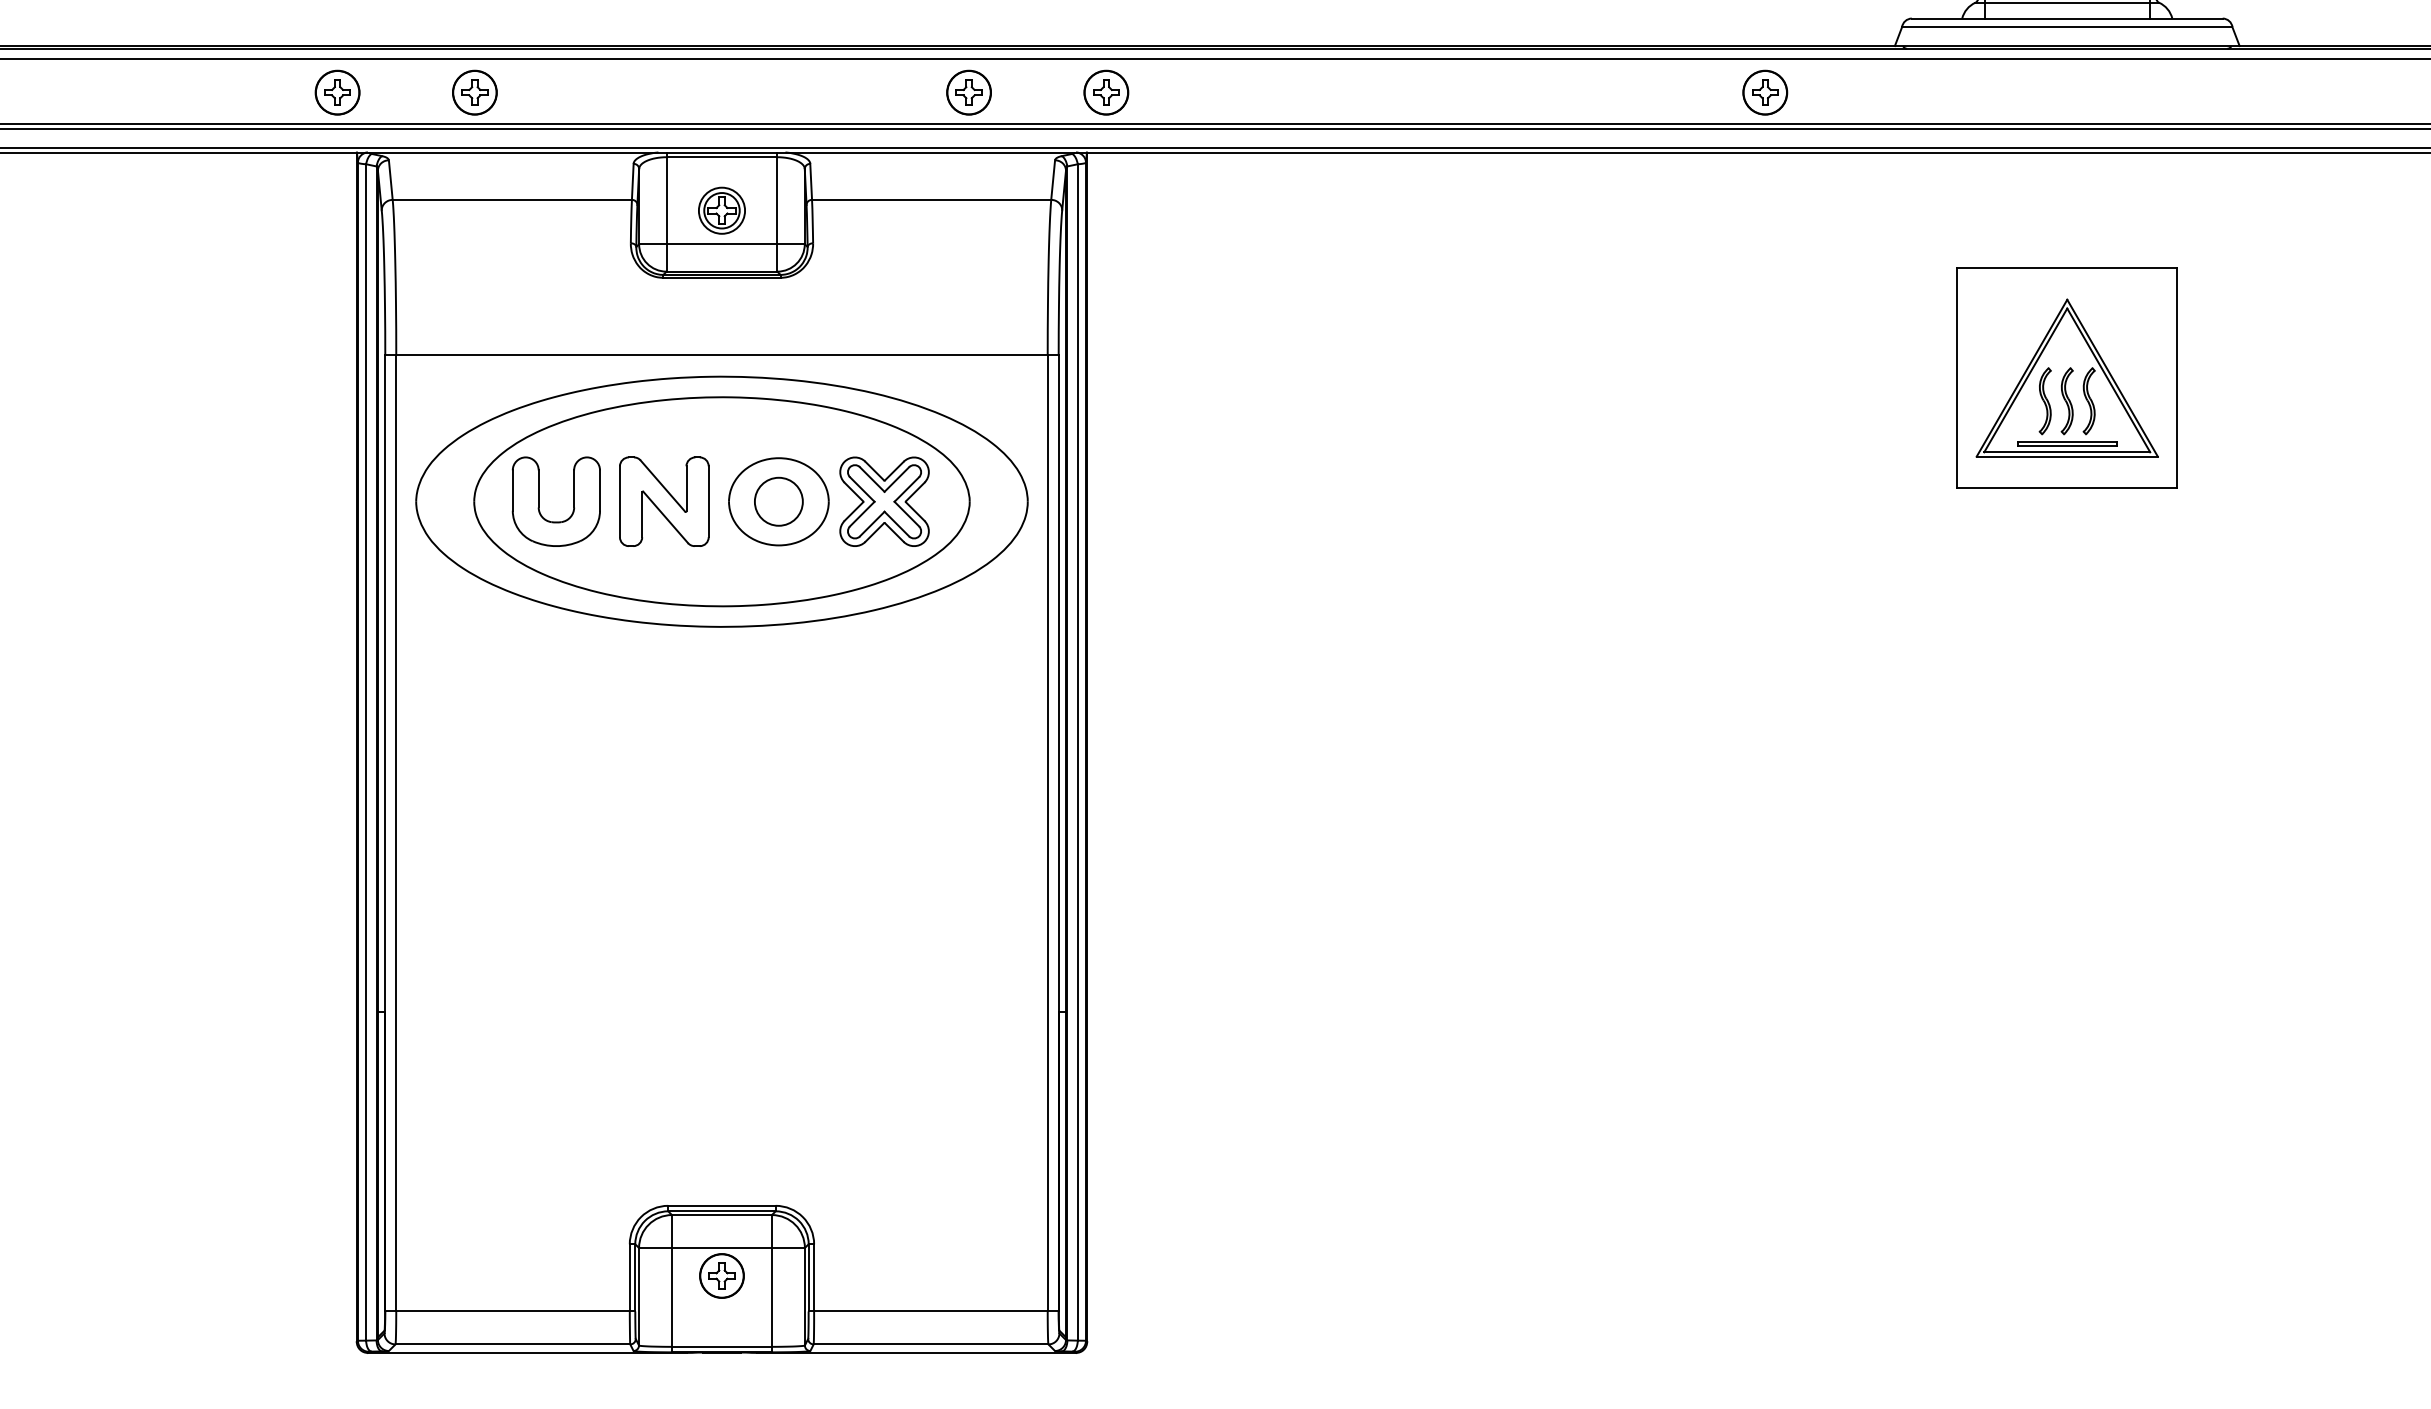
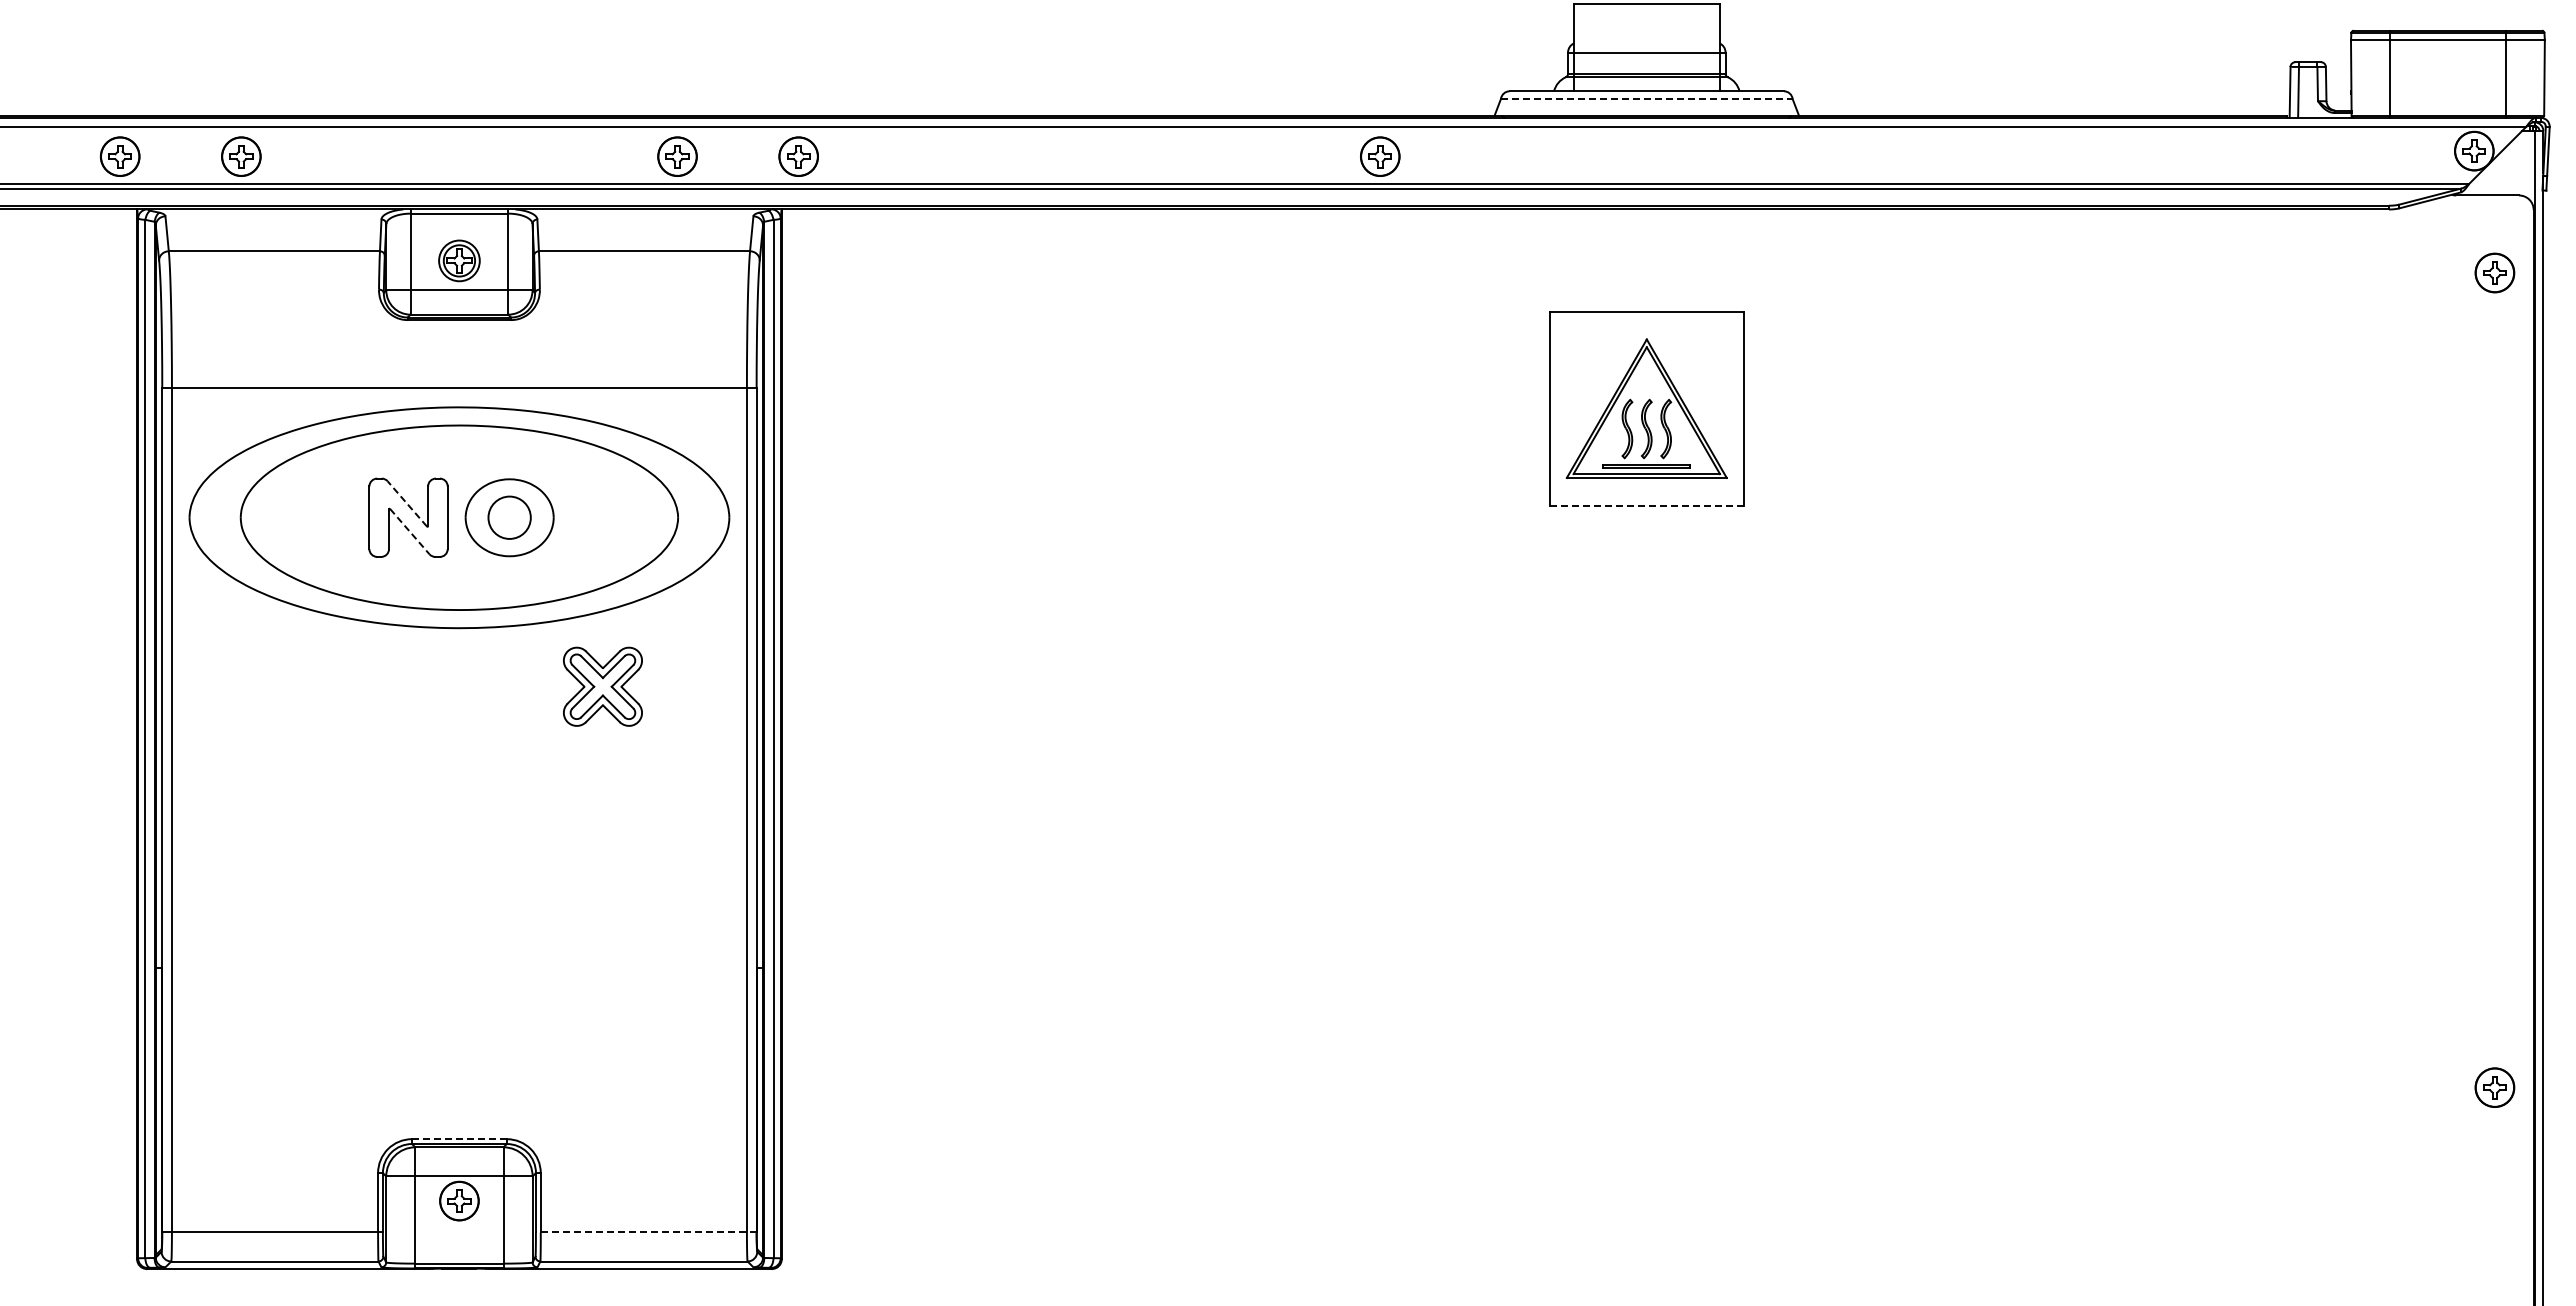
line: (2066, 26) -> (1646, 98), solid -> dashed
line: (663, 485) -> (407, 503), solid -> dashed
line: (2066, 487) -> (1646, 505), solid -> dashed
part: (539, 501) -> (298, 517), removed
part: (884, 501) -> (602, 686), moved
line: (665, 517) -> (409, 531), solid -> dashed
line: (722, 1206) -> (459, 1139), solid -> dashed
line: (932, 1311) -> (645, 1232), solid -> dashed

